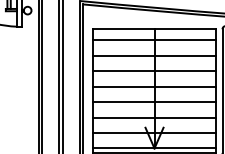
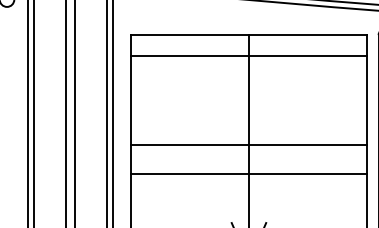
line: (154, 55) -> (248, 85), removed
line: (154, 71) -> (248, 115), removed
line: (154, 117) -> (248, 203), removed

